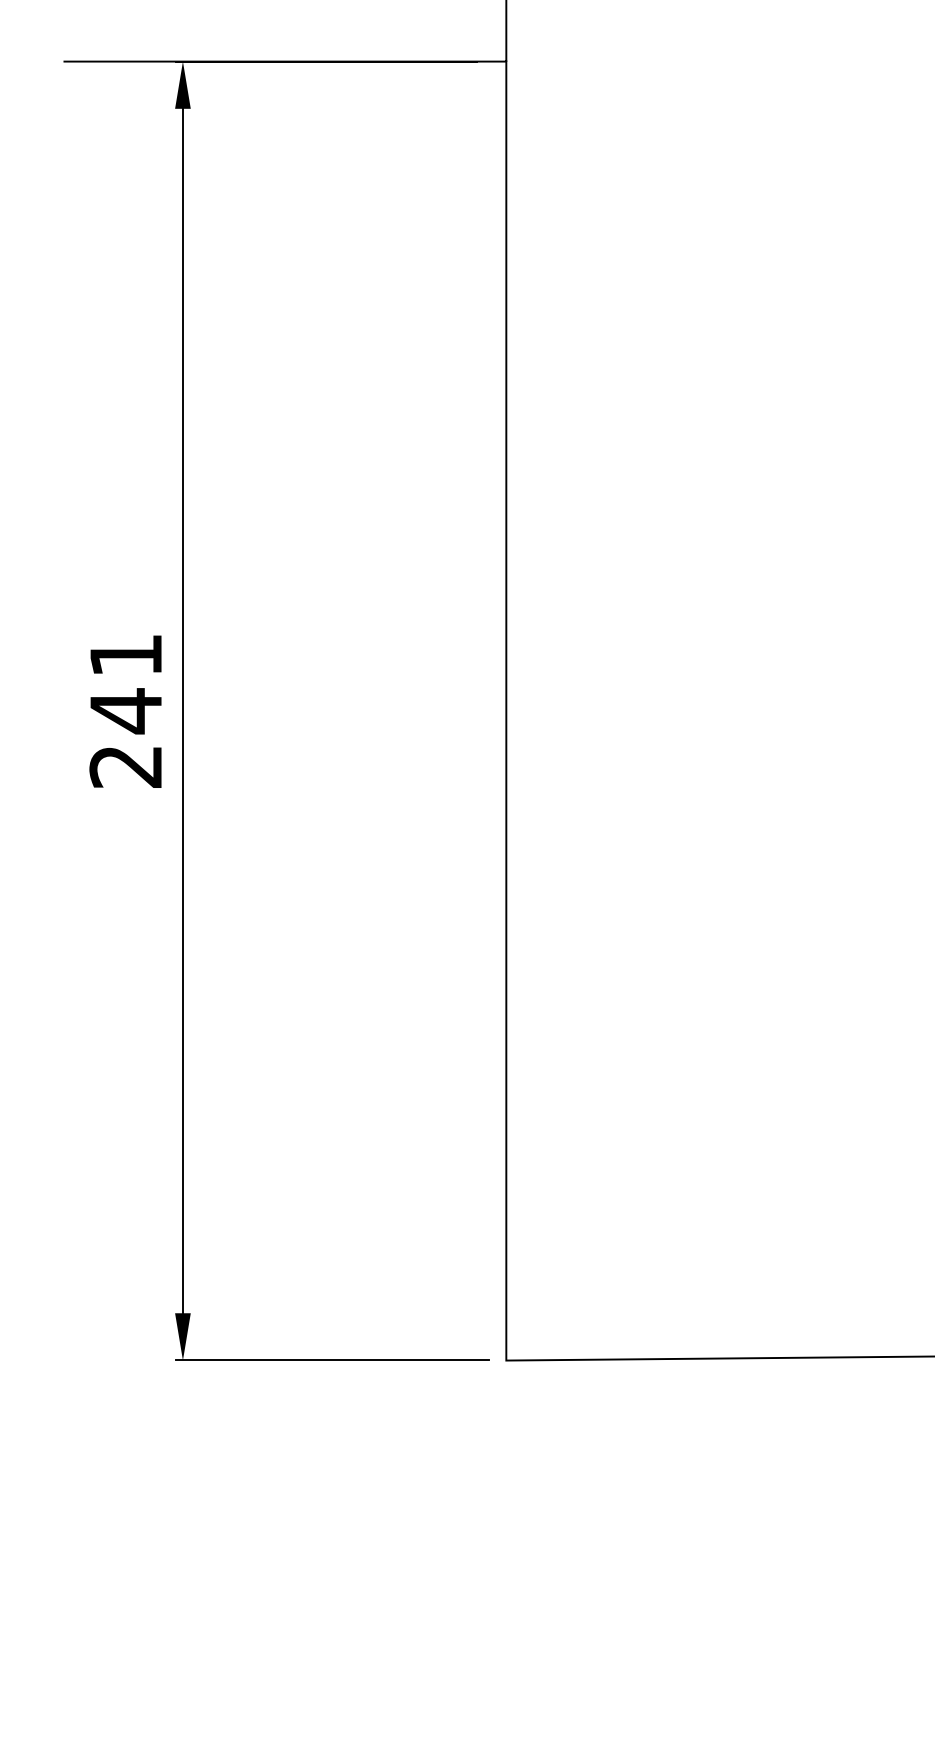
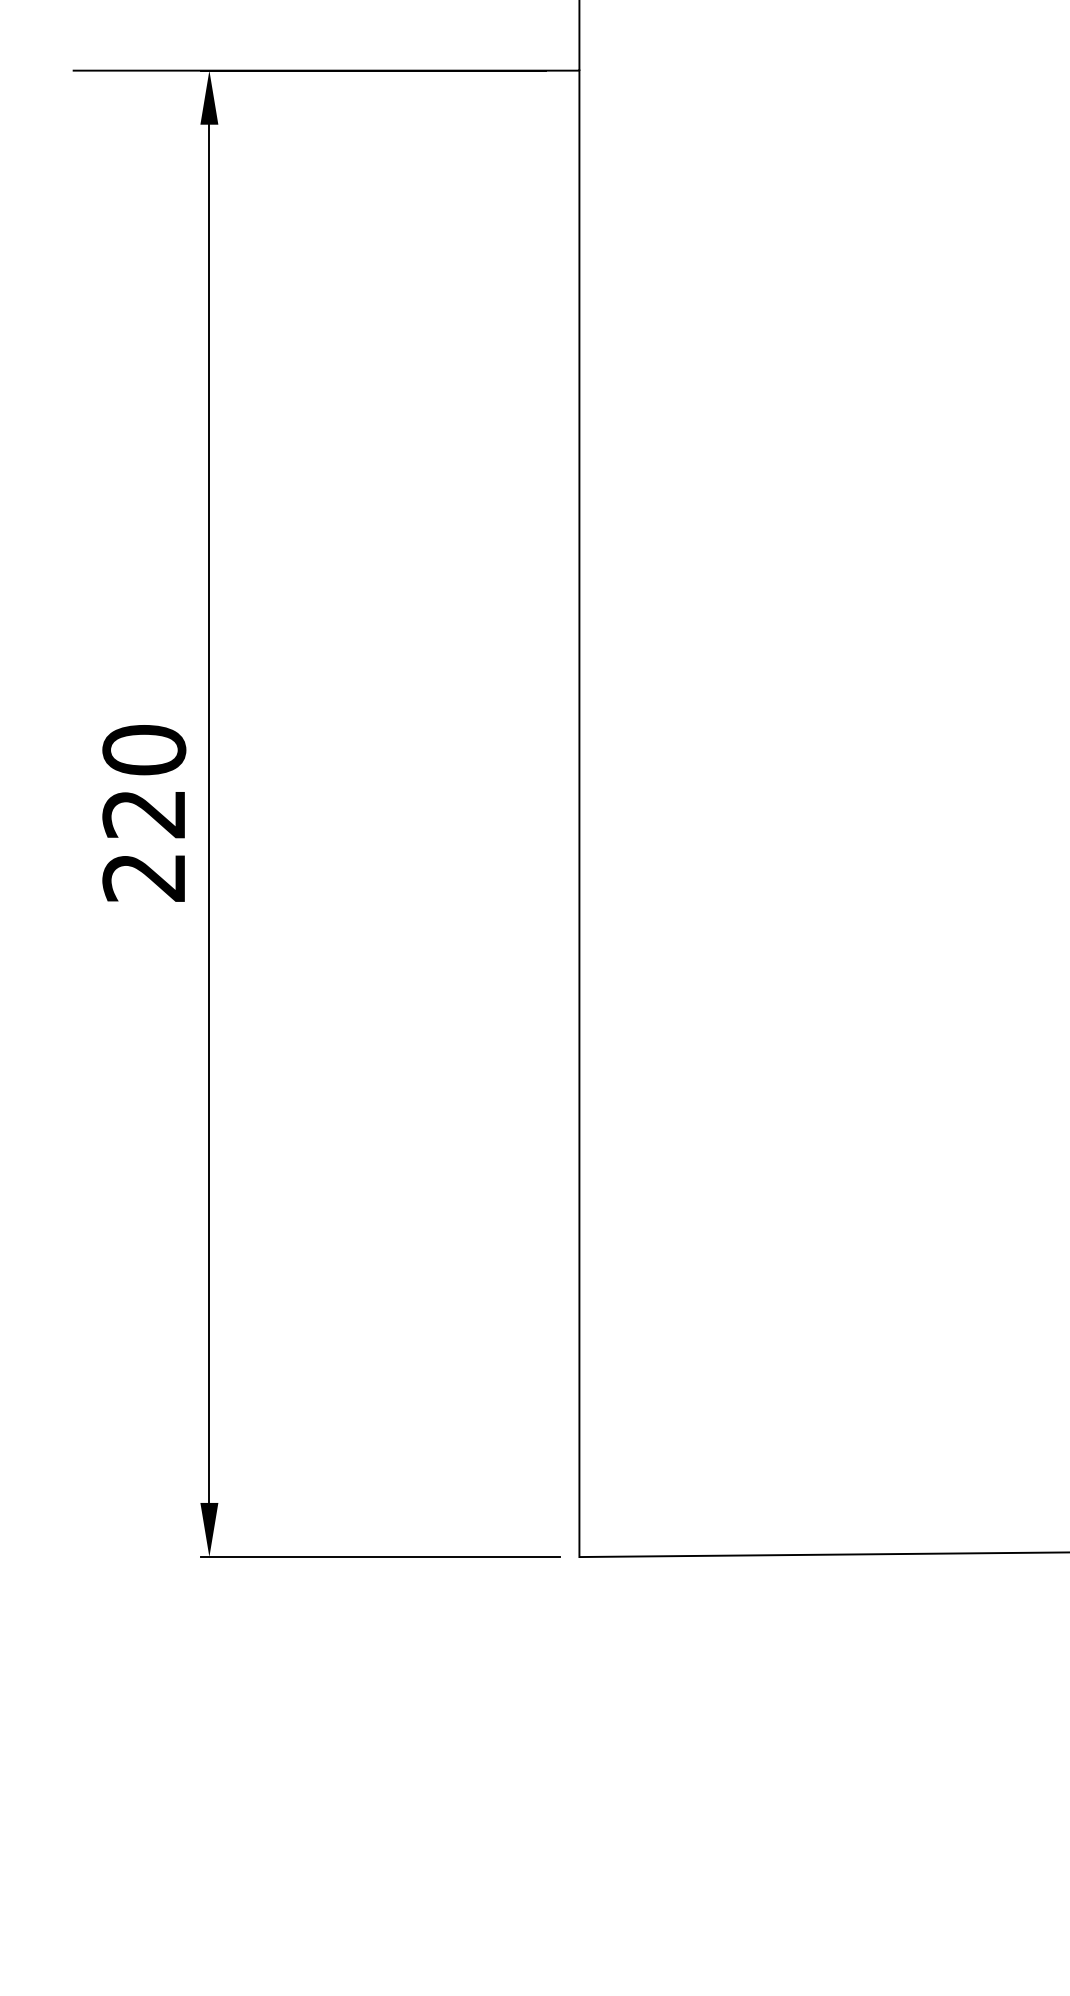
text: (126, 683) -> (144, 782), 241 -> 220

